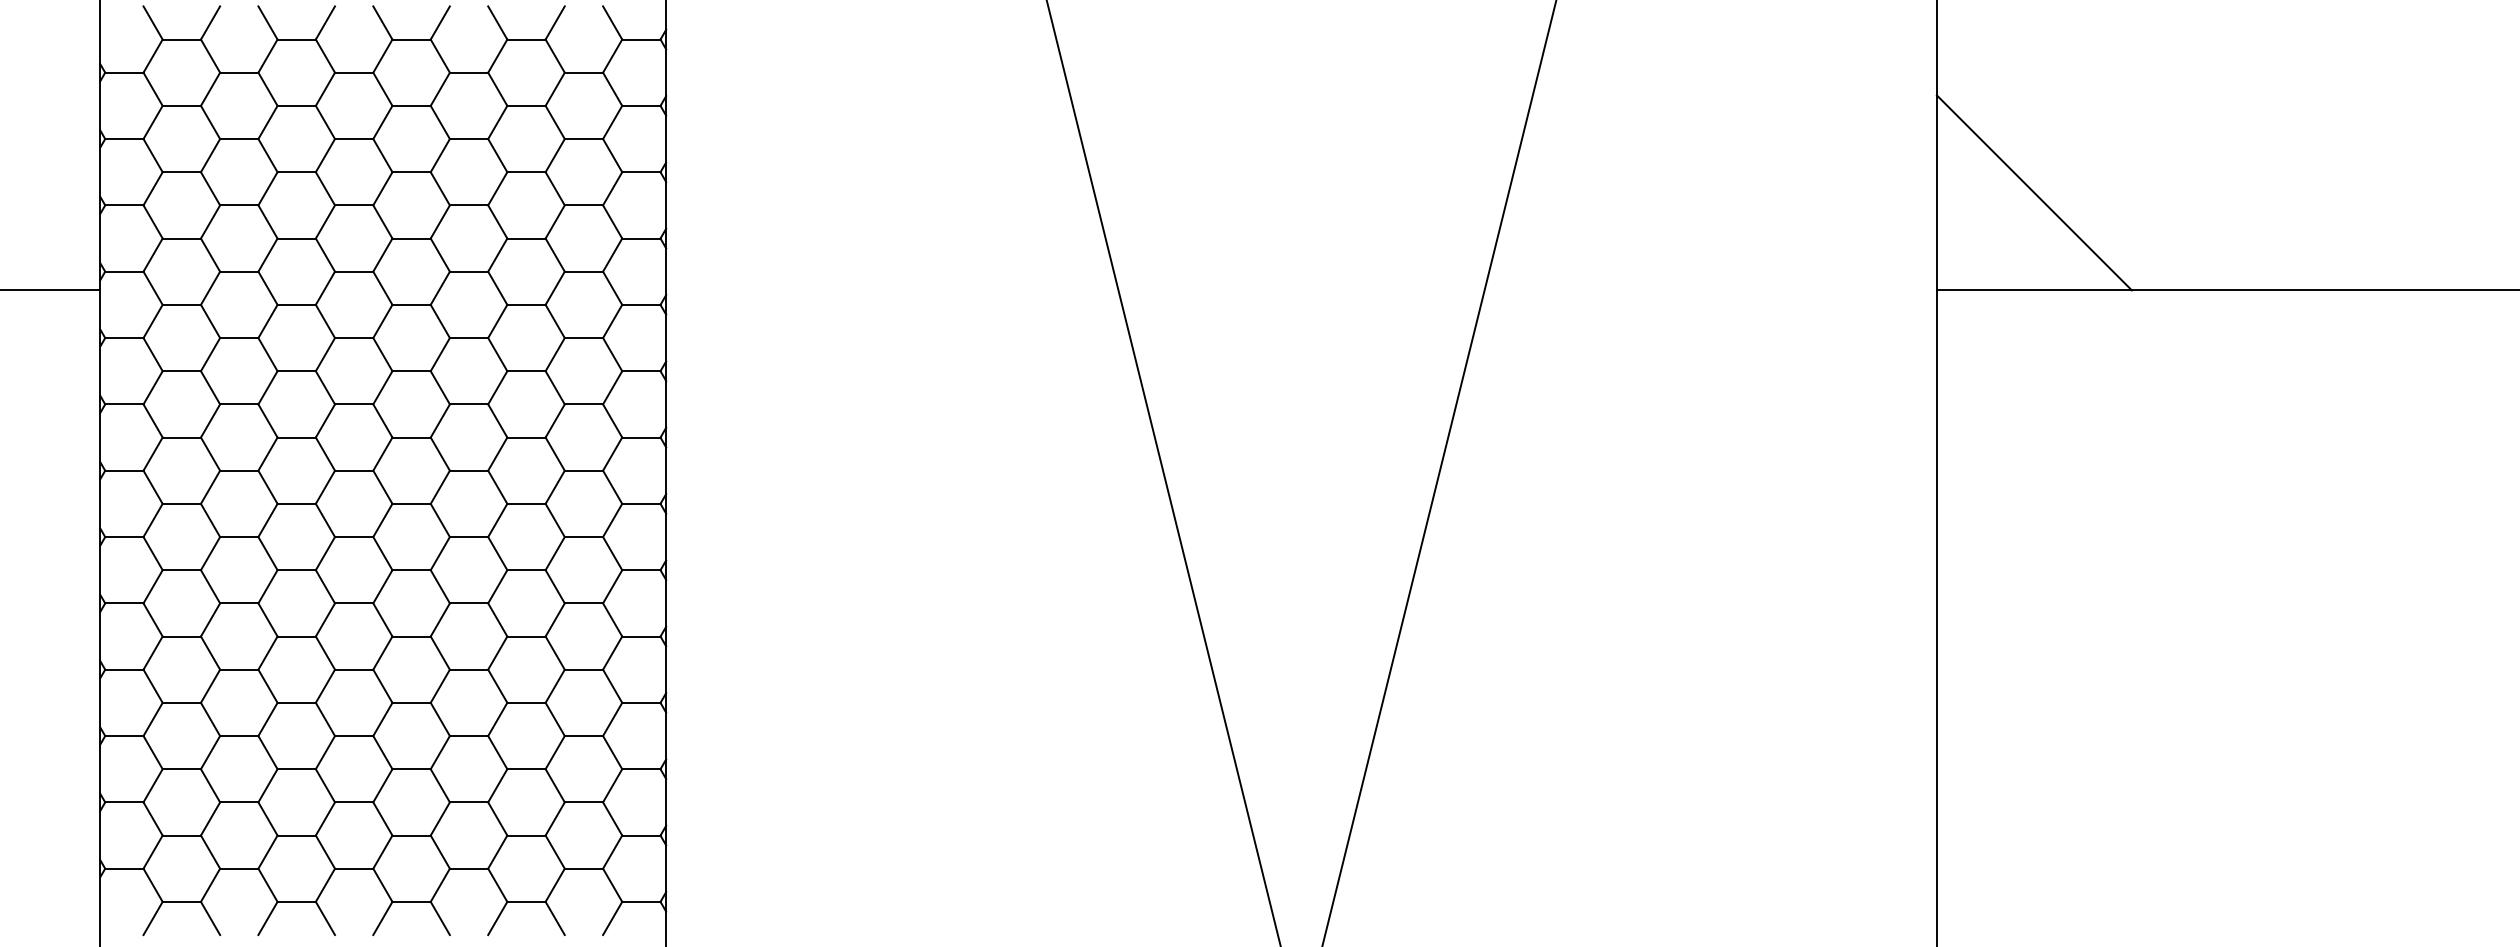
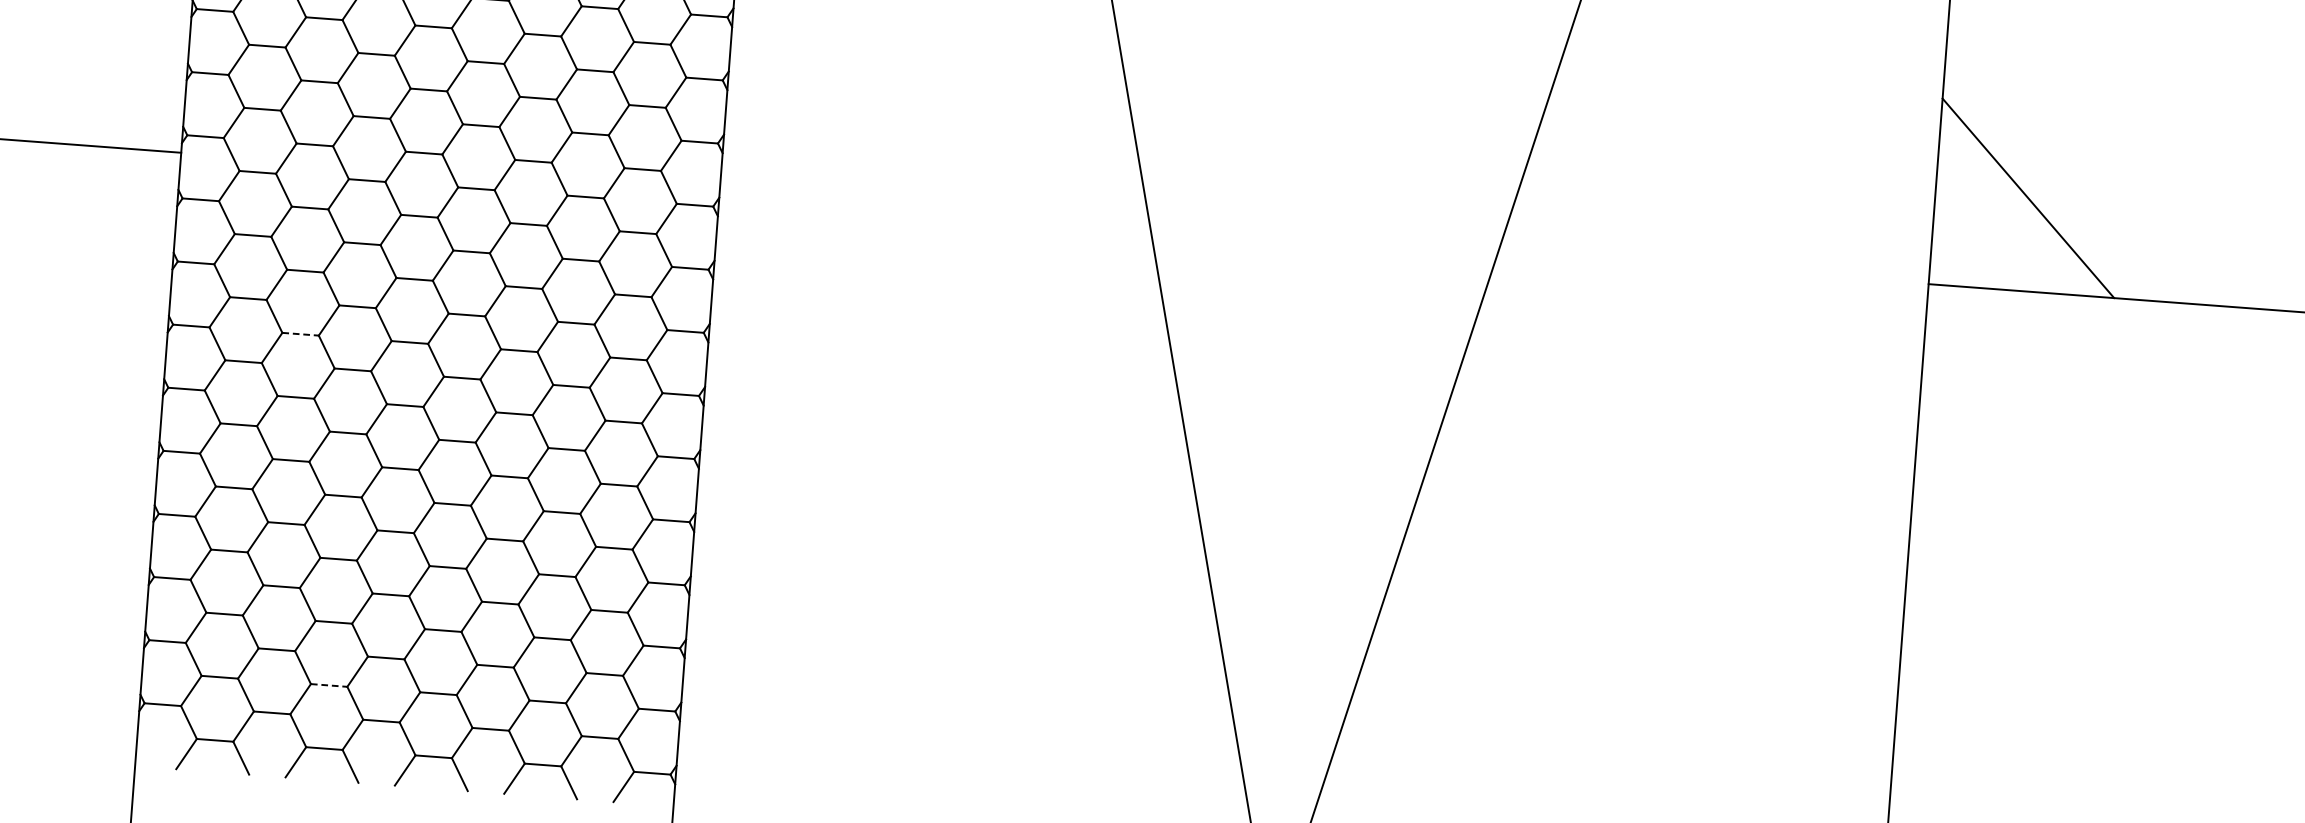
line: (239, 470) -> (300, 334), solid -> dashed
line: (297, 835) -> (329, 685), solid -> dashed

